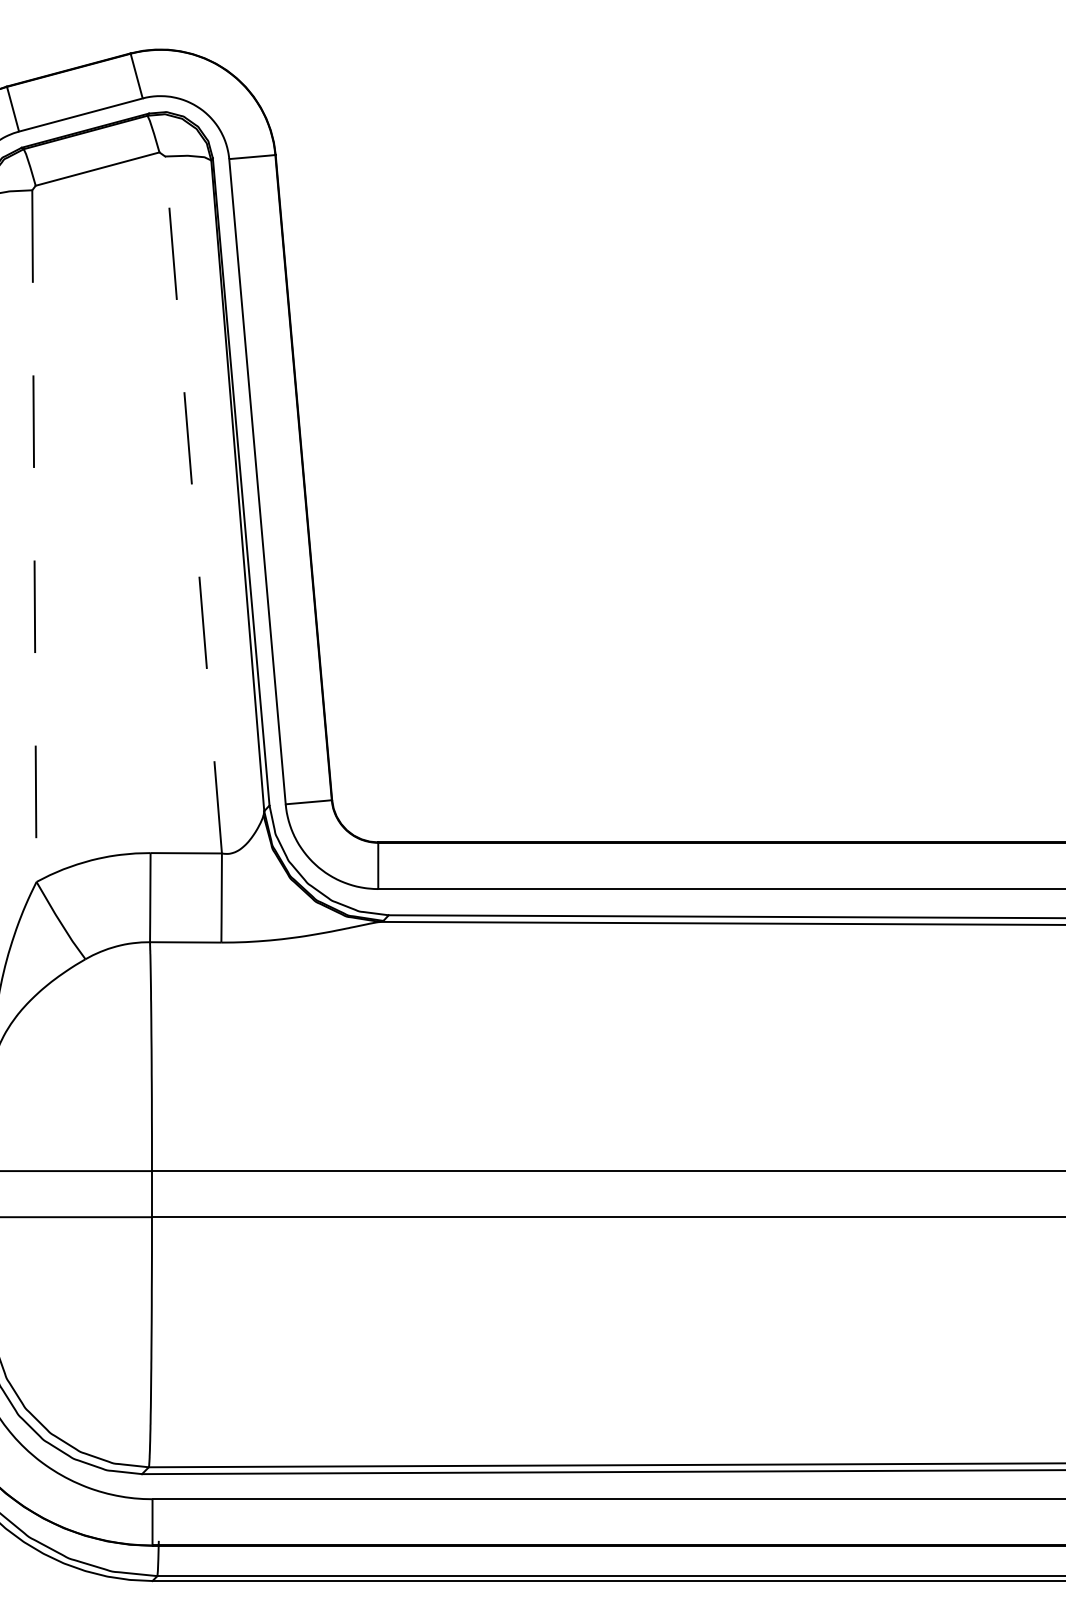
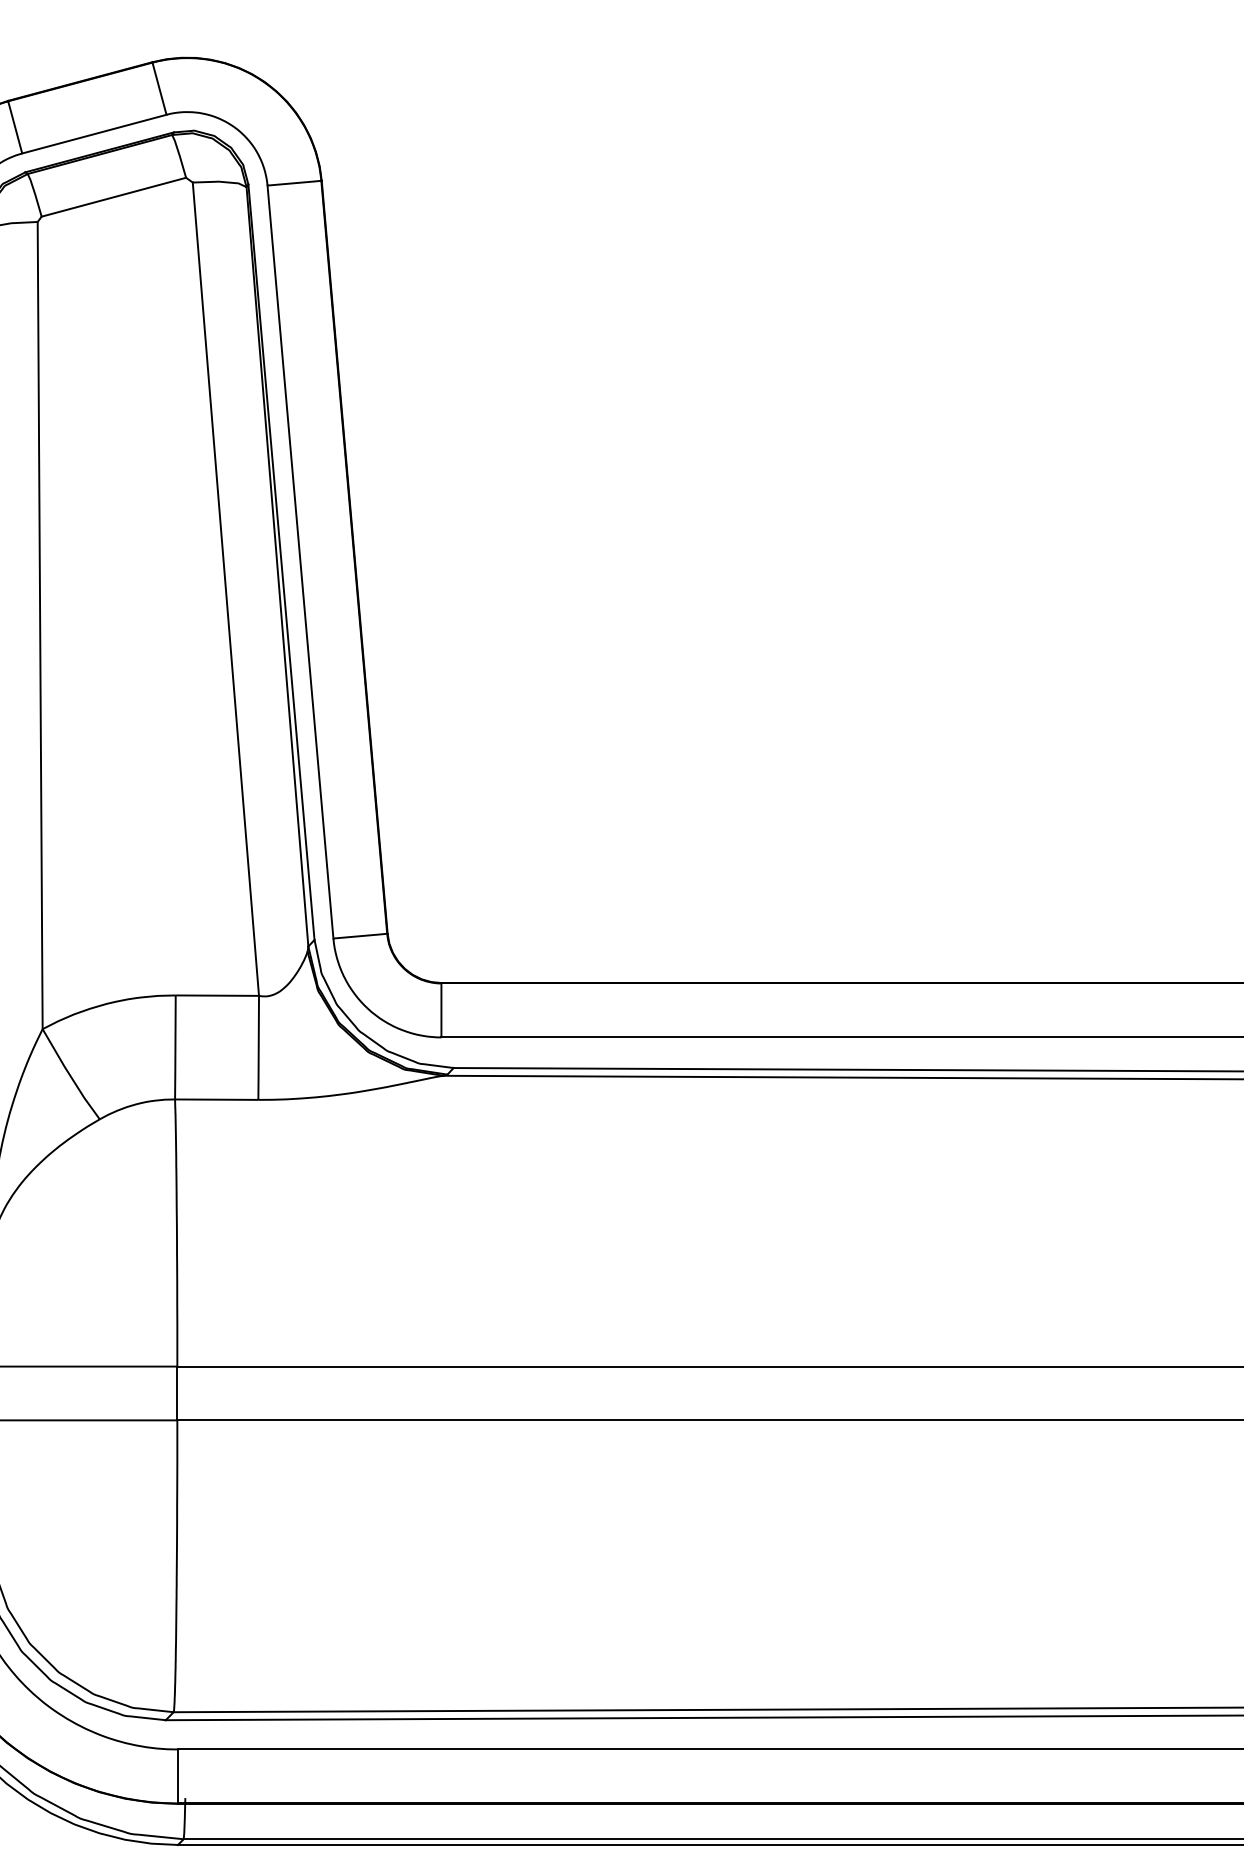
line: (193, 504) -> (225, 588), dashed -> solid
line: (34, 536) -> (40, 625), dashed -> solid

